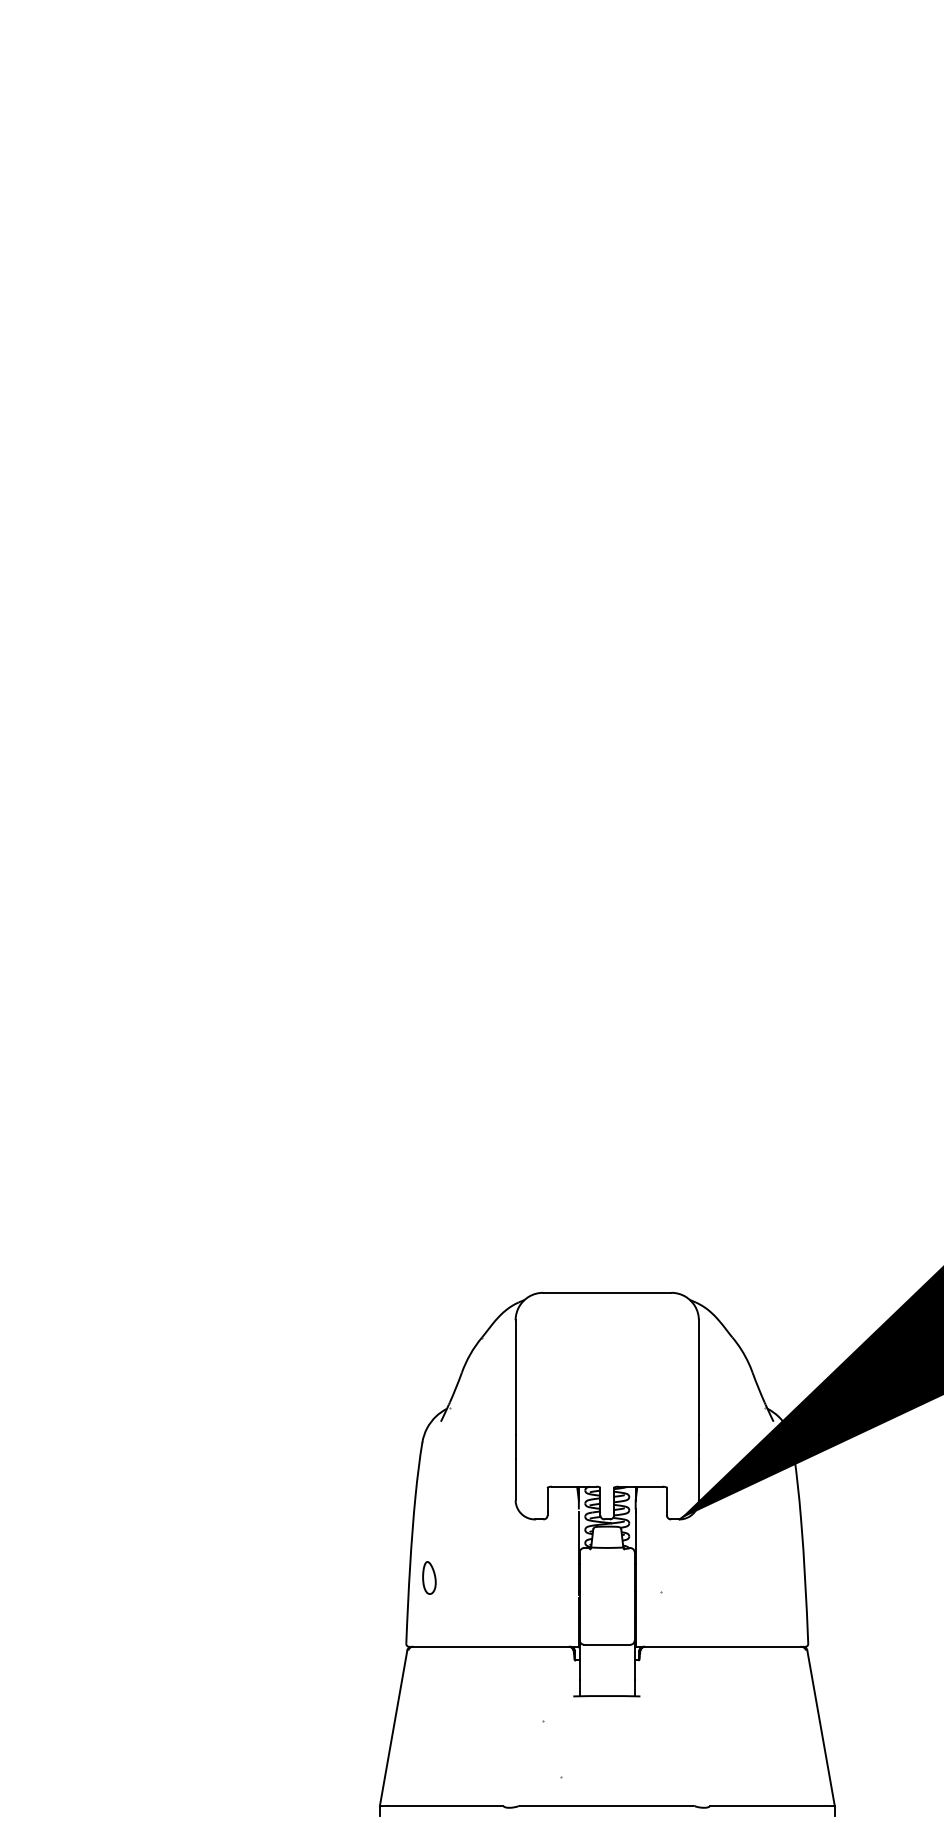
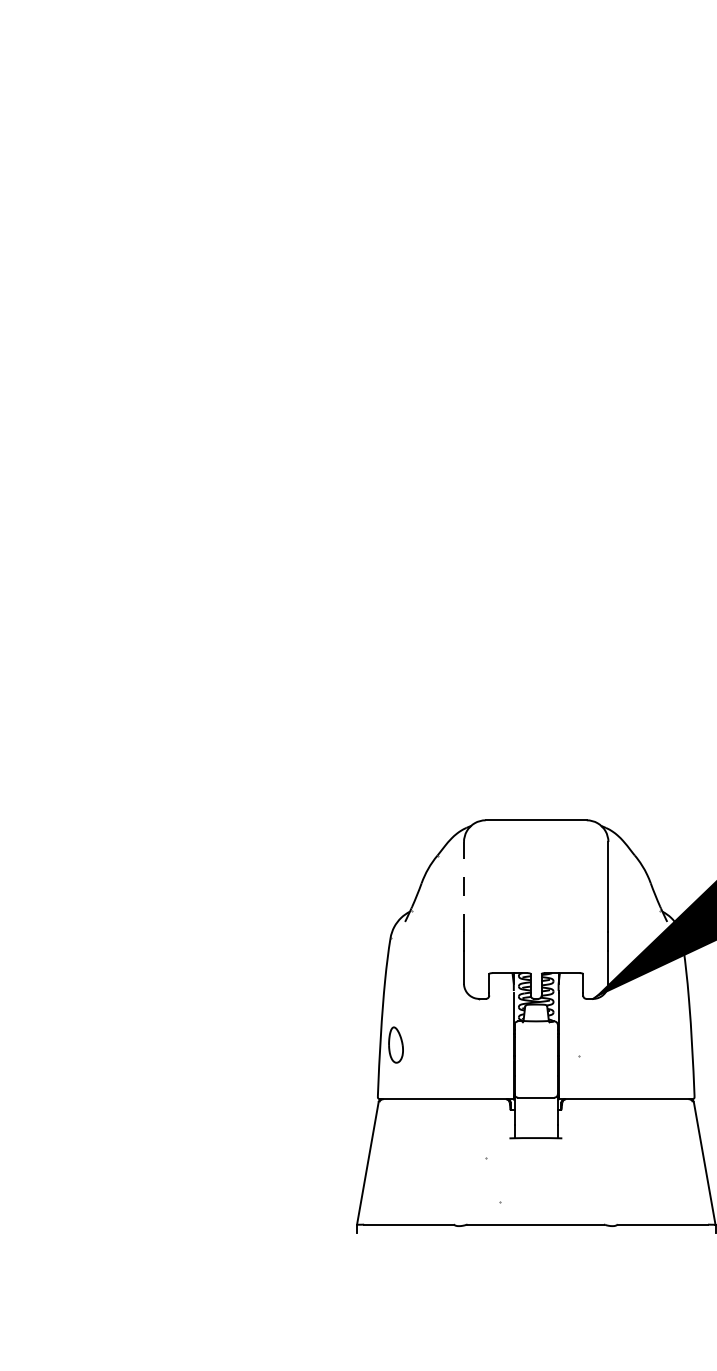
line: (515, 1377) -> (463, 887), solid -> dashed
part: (429, 1577) -> (396, 1044), size x1.4

